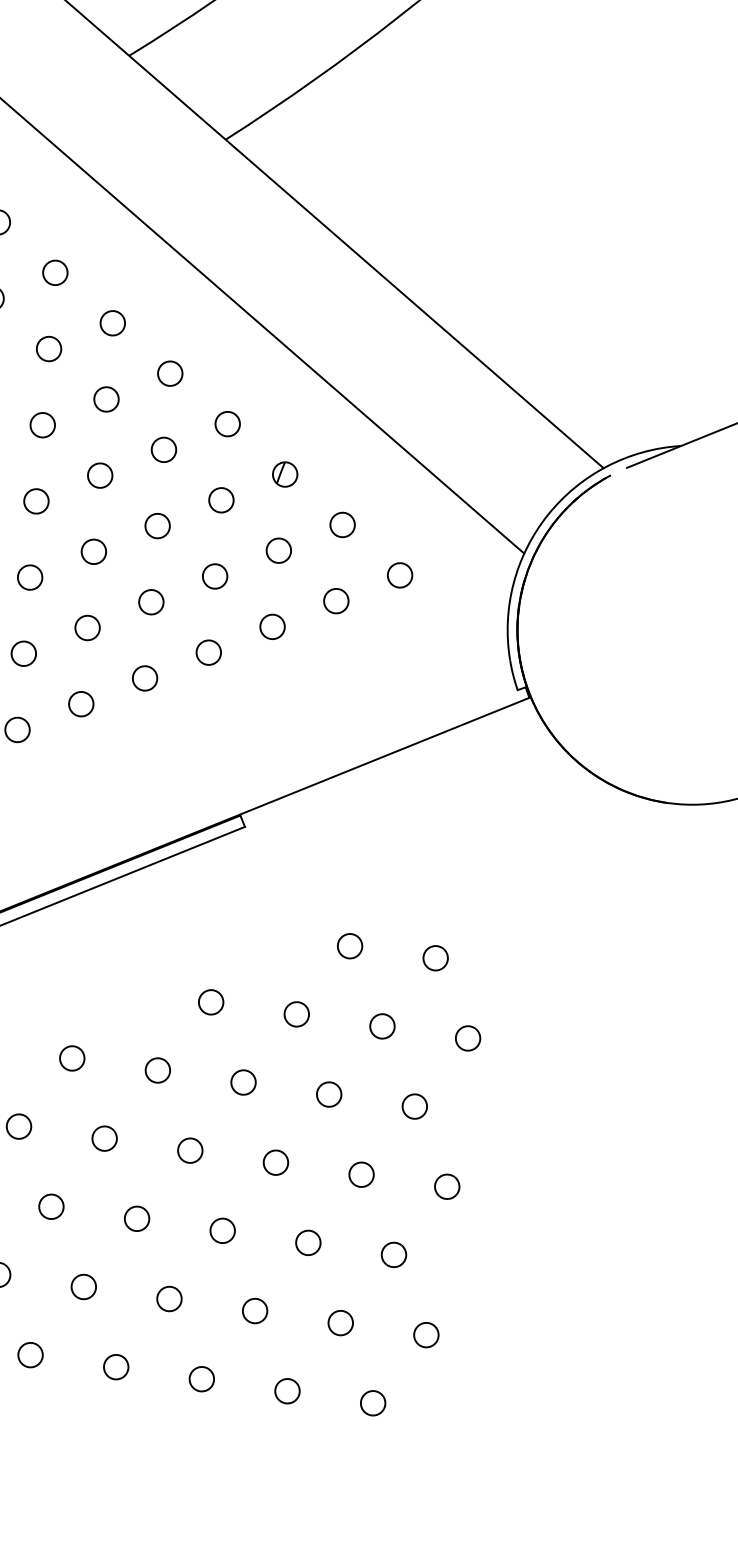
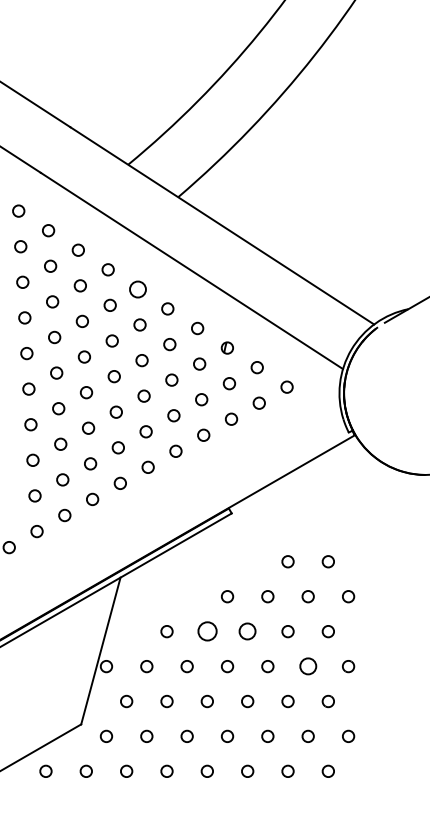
circle: (112, 321) -> (137, 288), size x1.4
circle: (156, 1069) -> (206, 631), size x1.6
circle: (243, 1082) -> (247, 631), size x1.4
circle: (360, 1174) -> (307, 666), size x1.4

